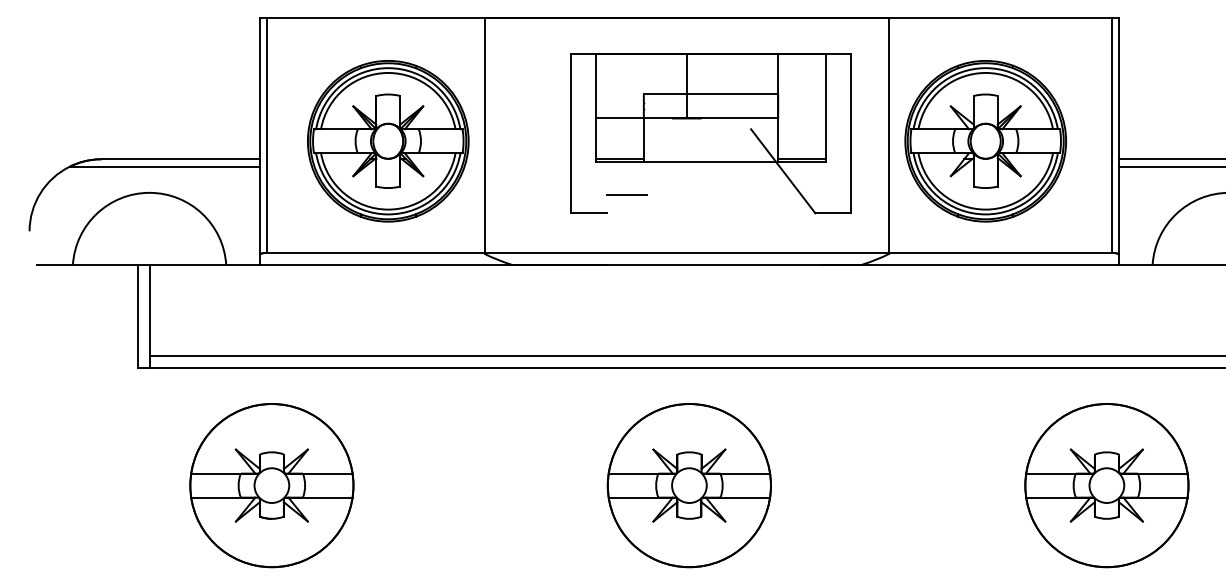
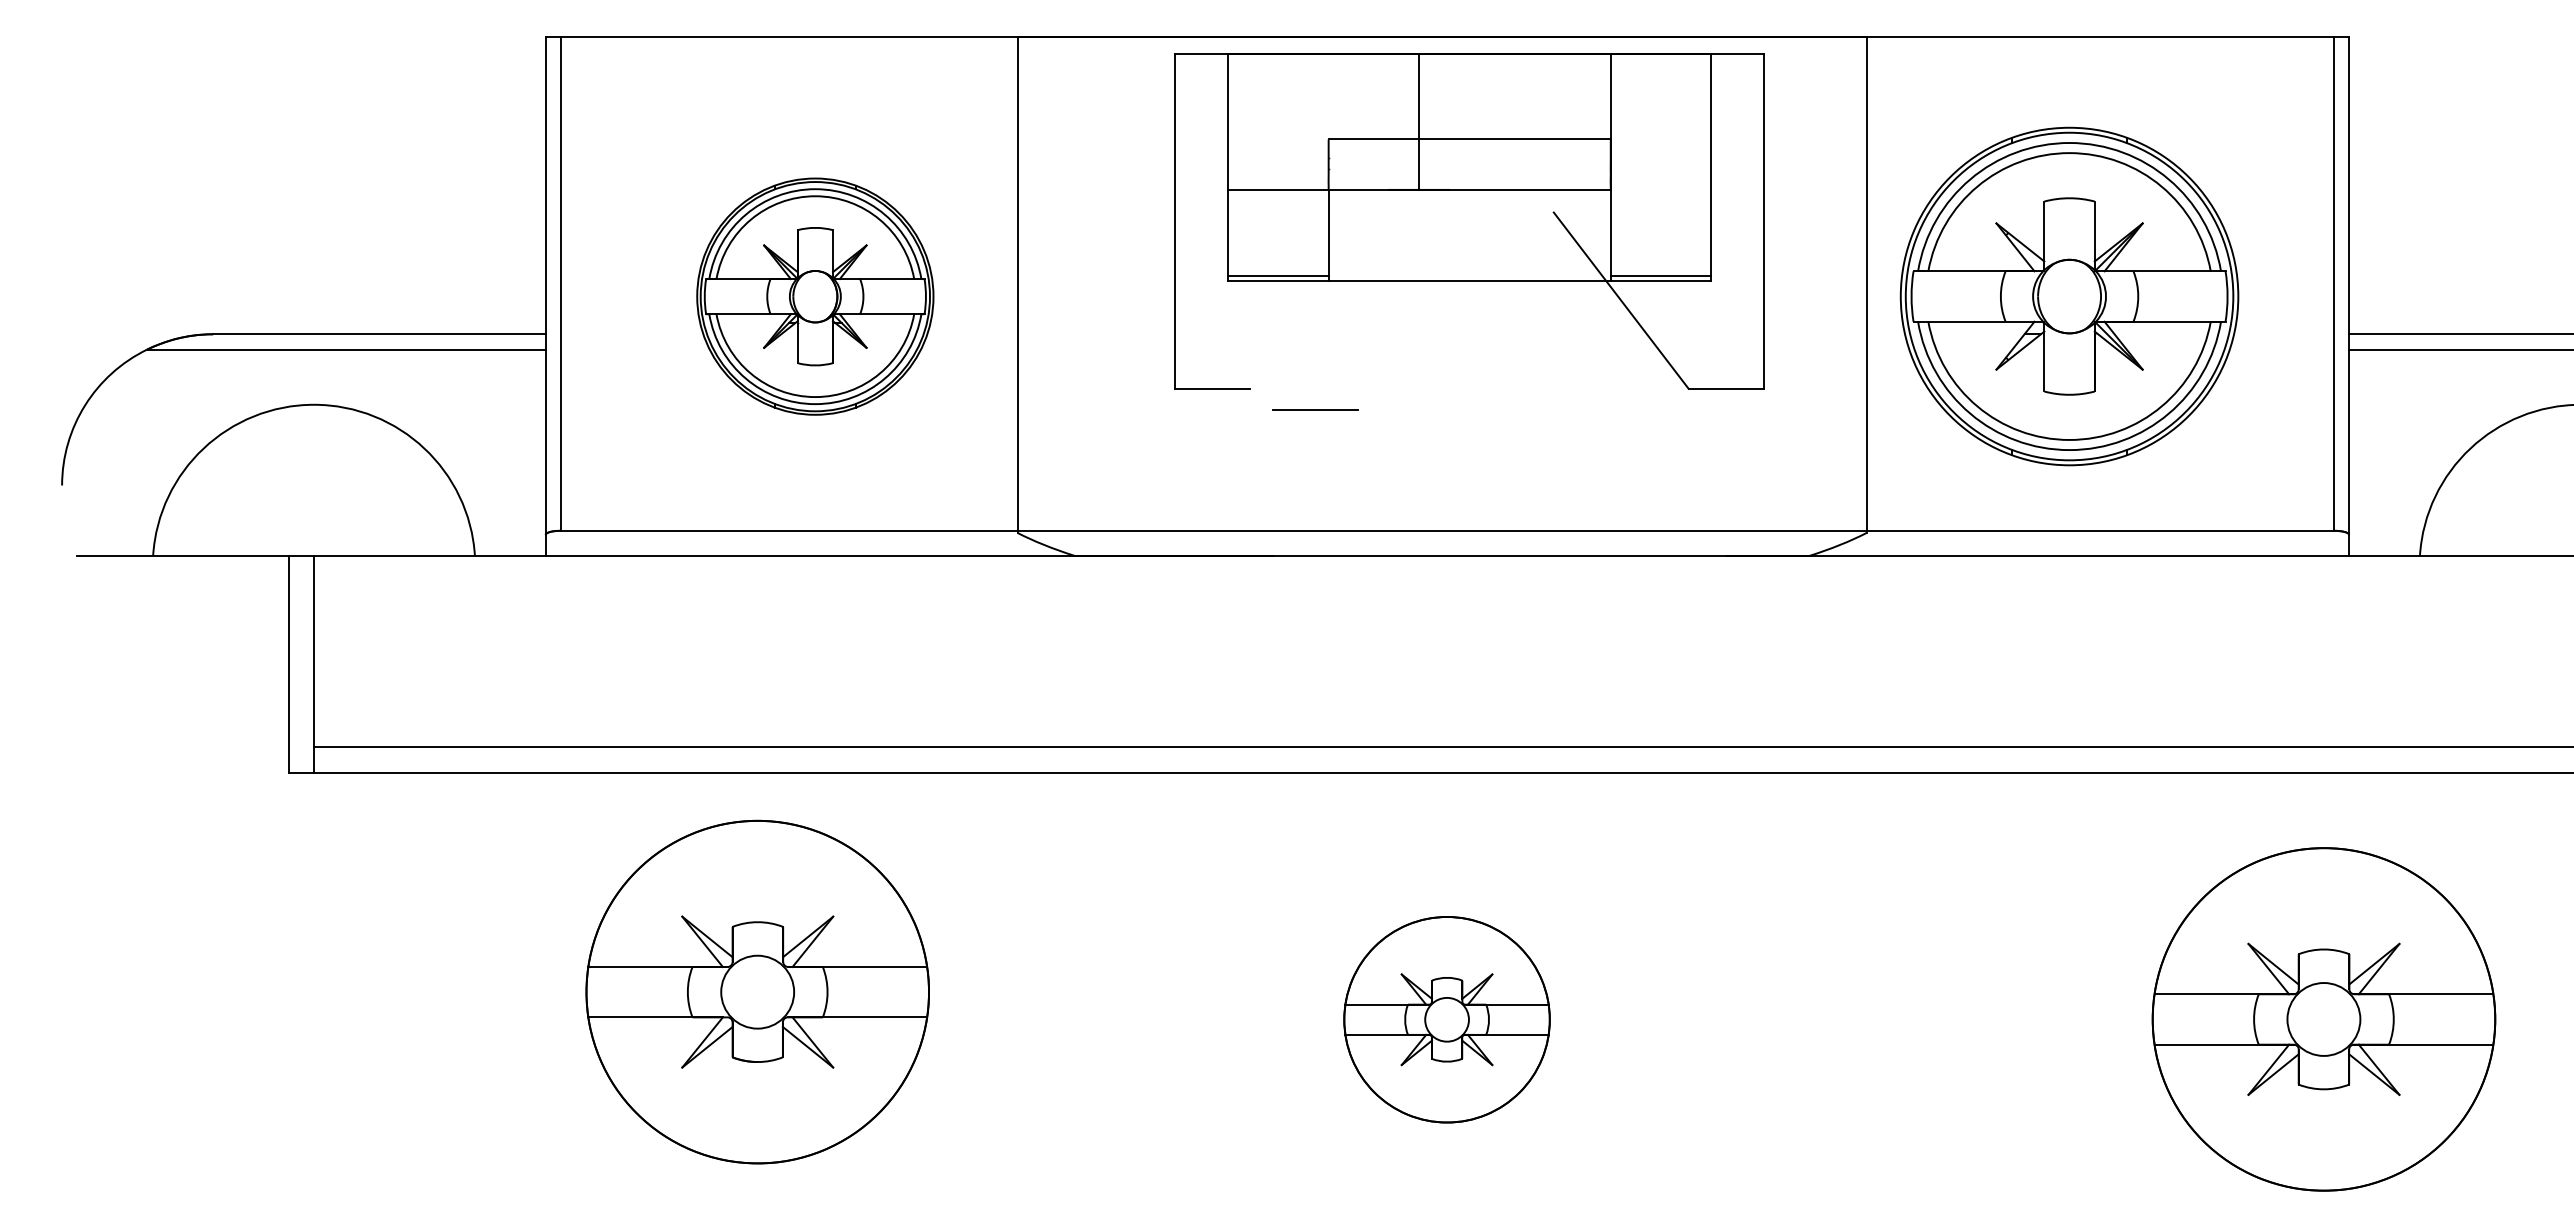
part: (710, 133) -> (1468, 221), moved
part: (388, 141) -> (815, 296), size x0.7
part: (271, 485) -> (756, 991), moved
part: (688, 485) -> (1445, 1019), size x0.6

